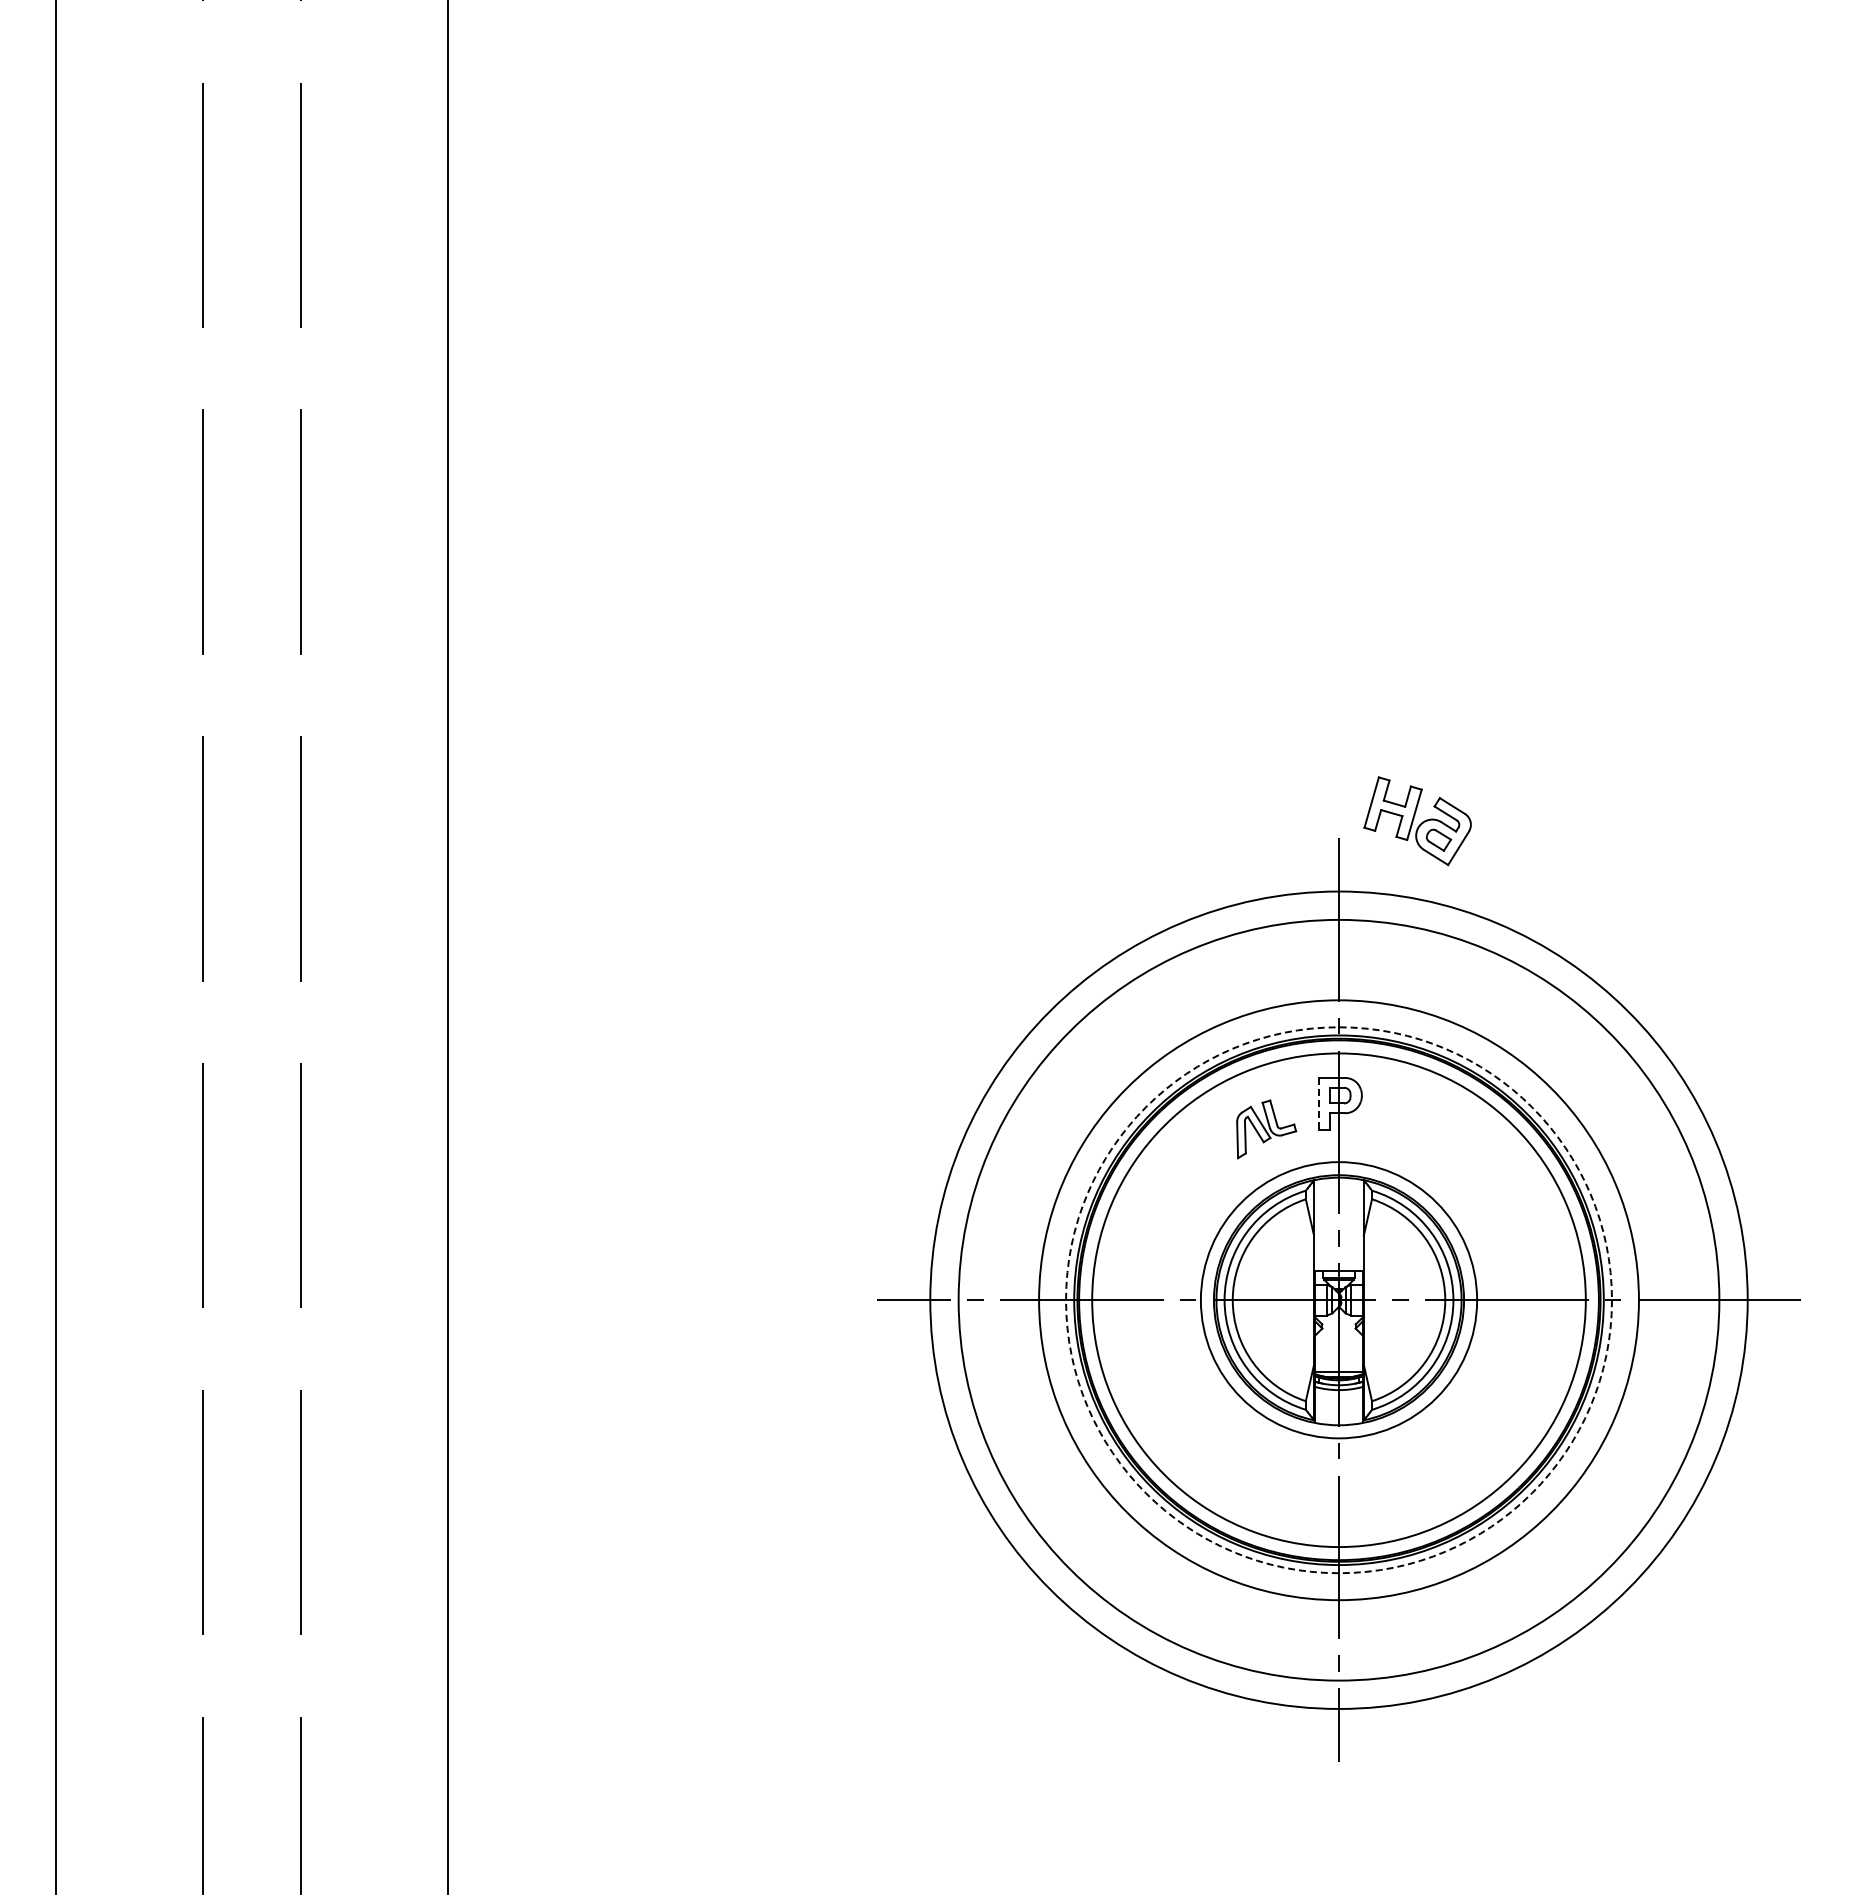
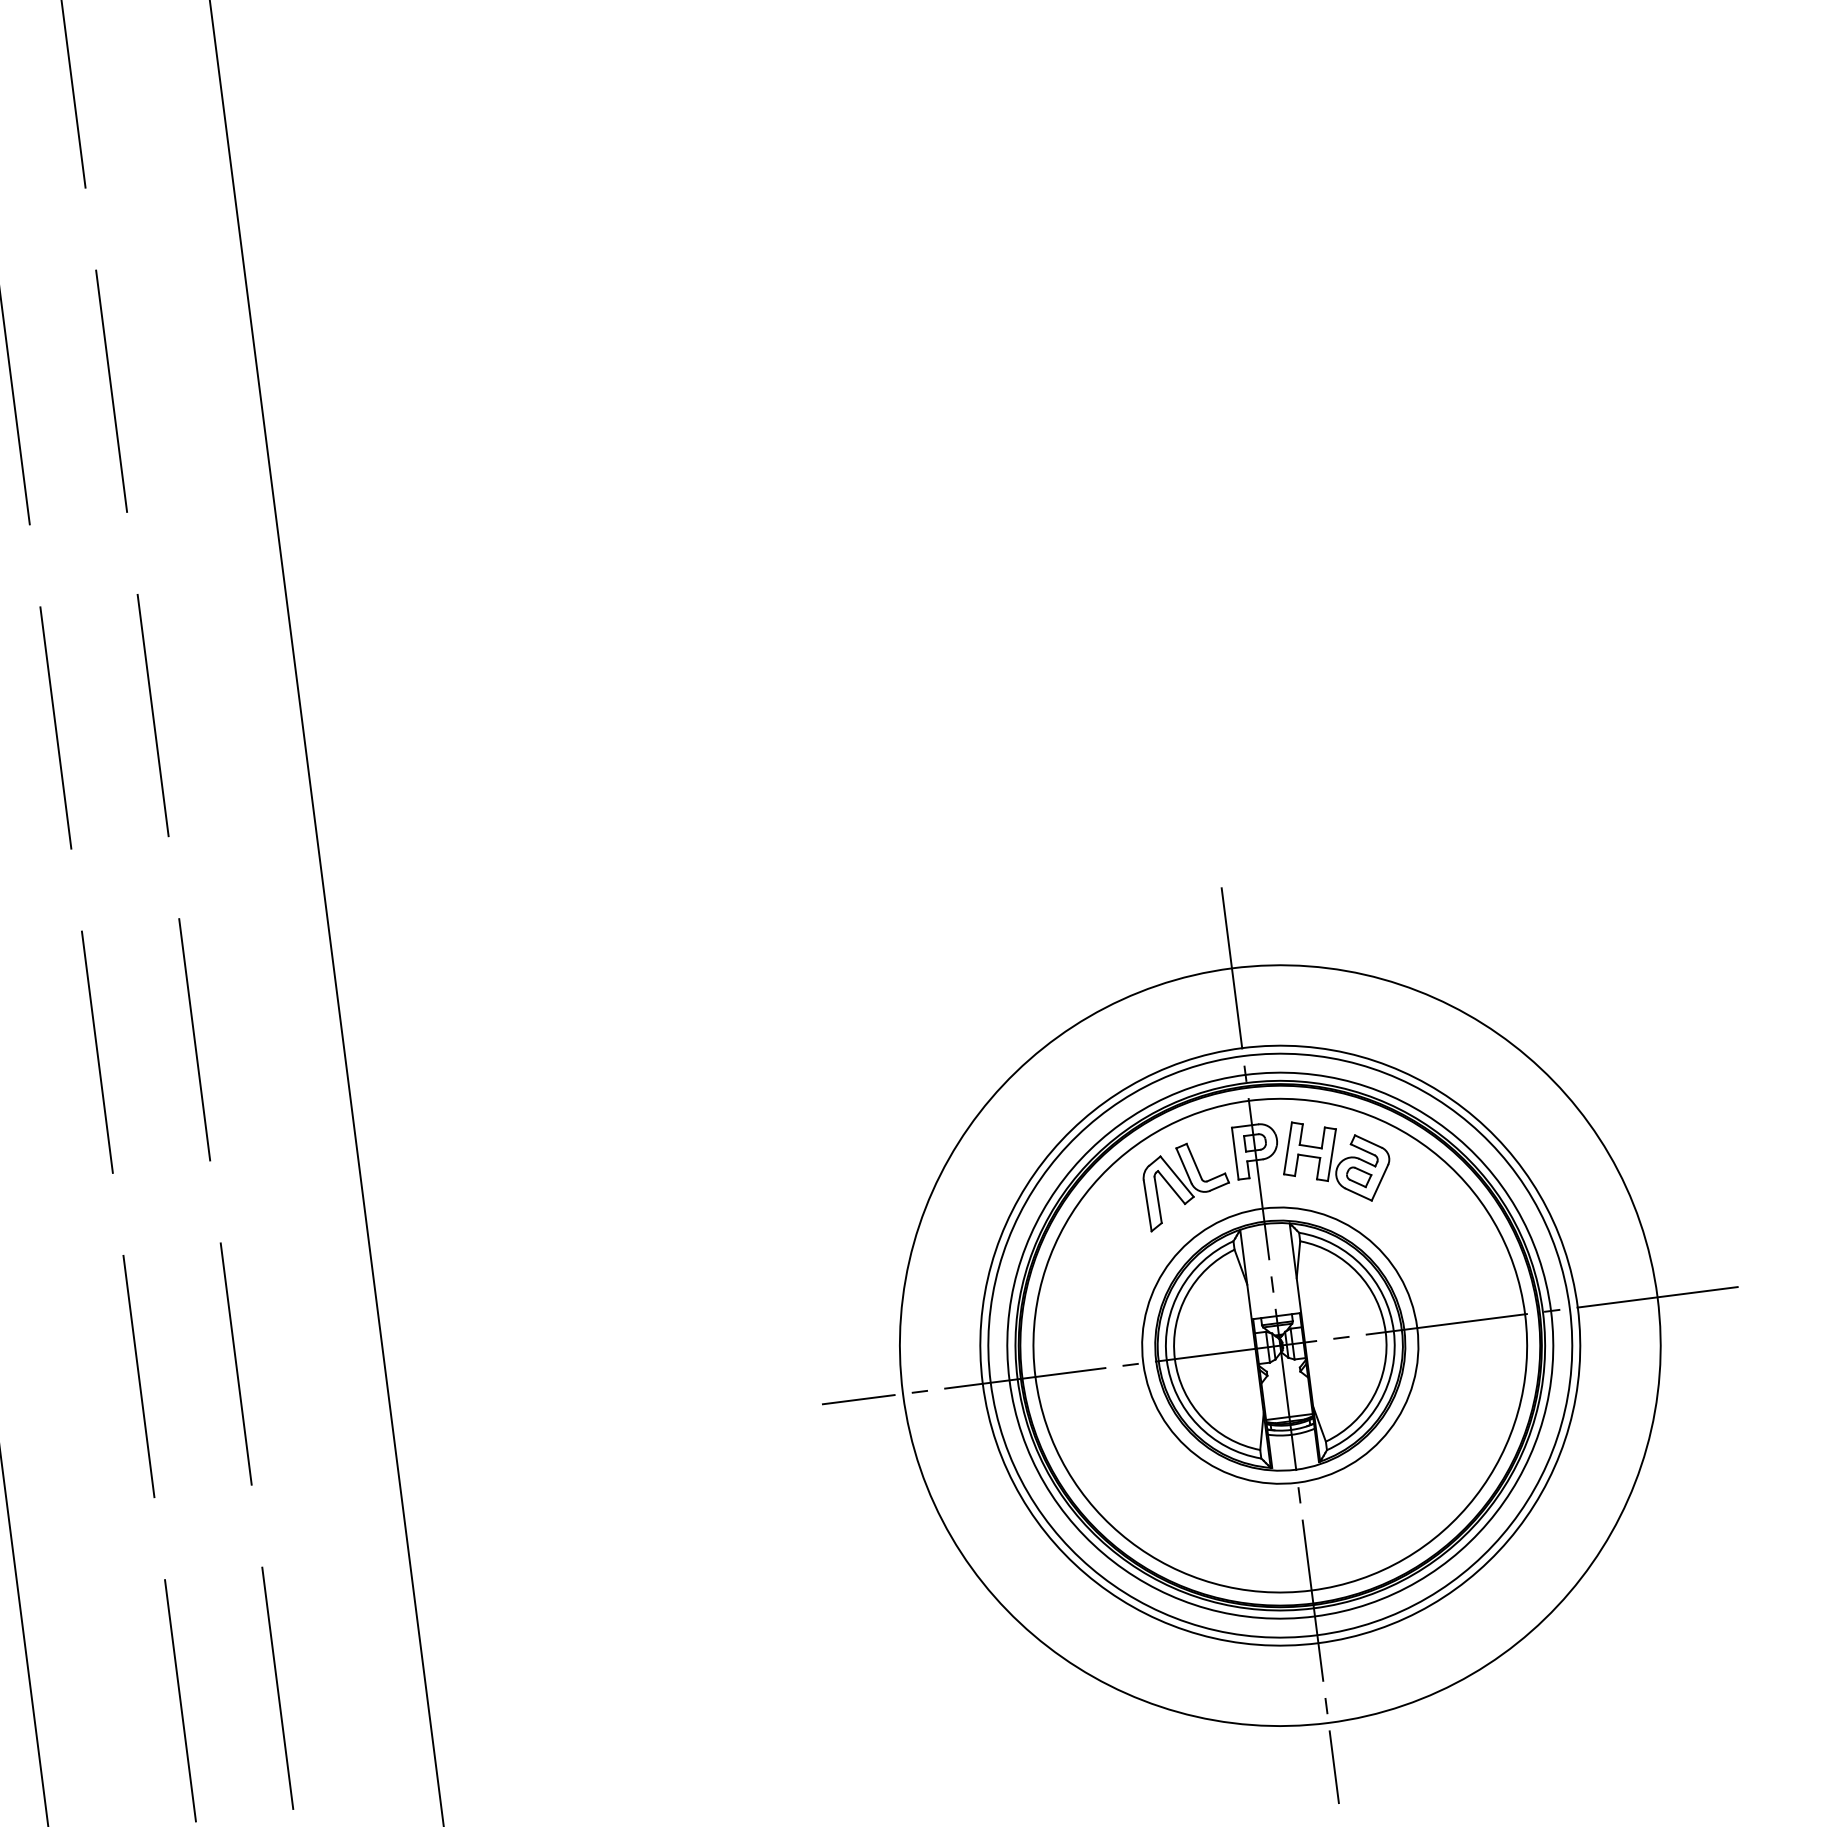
part: (1417, 821) -> (1335, 1161), moved
line: (1318, 1104) -> (1235, 1154), dashed -> solid
part: (1266, 1129) -> (1186, 1185), size x1.43
circle: (1338, 1300) -> (1279, 1345), dashed -> solid
circle: (1338, 1300) -> (1279, 1345), size x0.71

